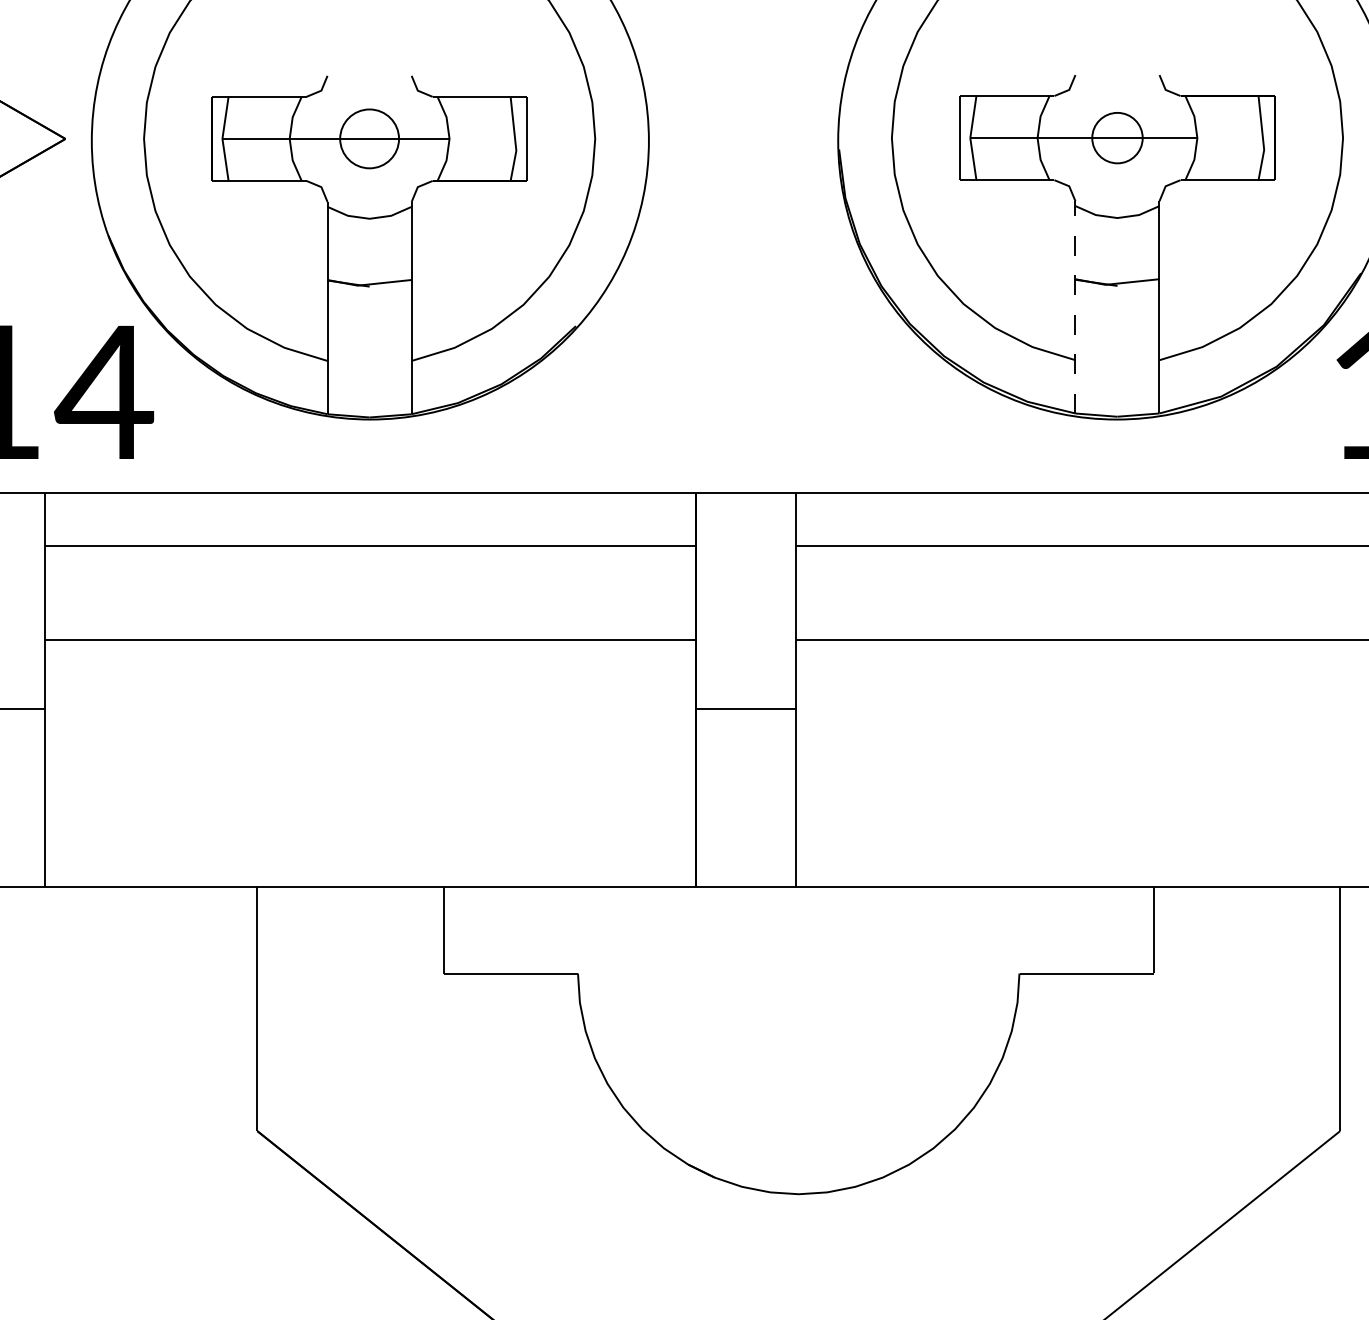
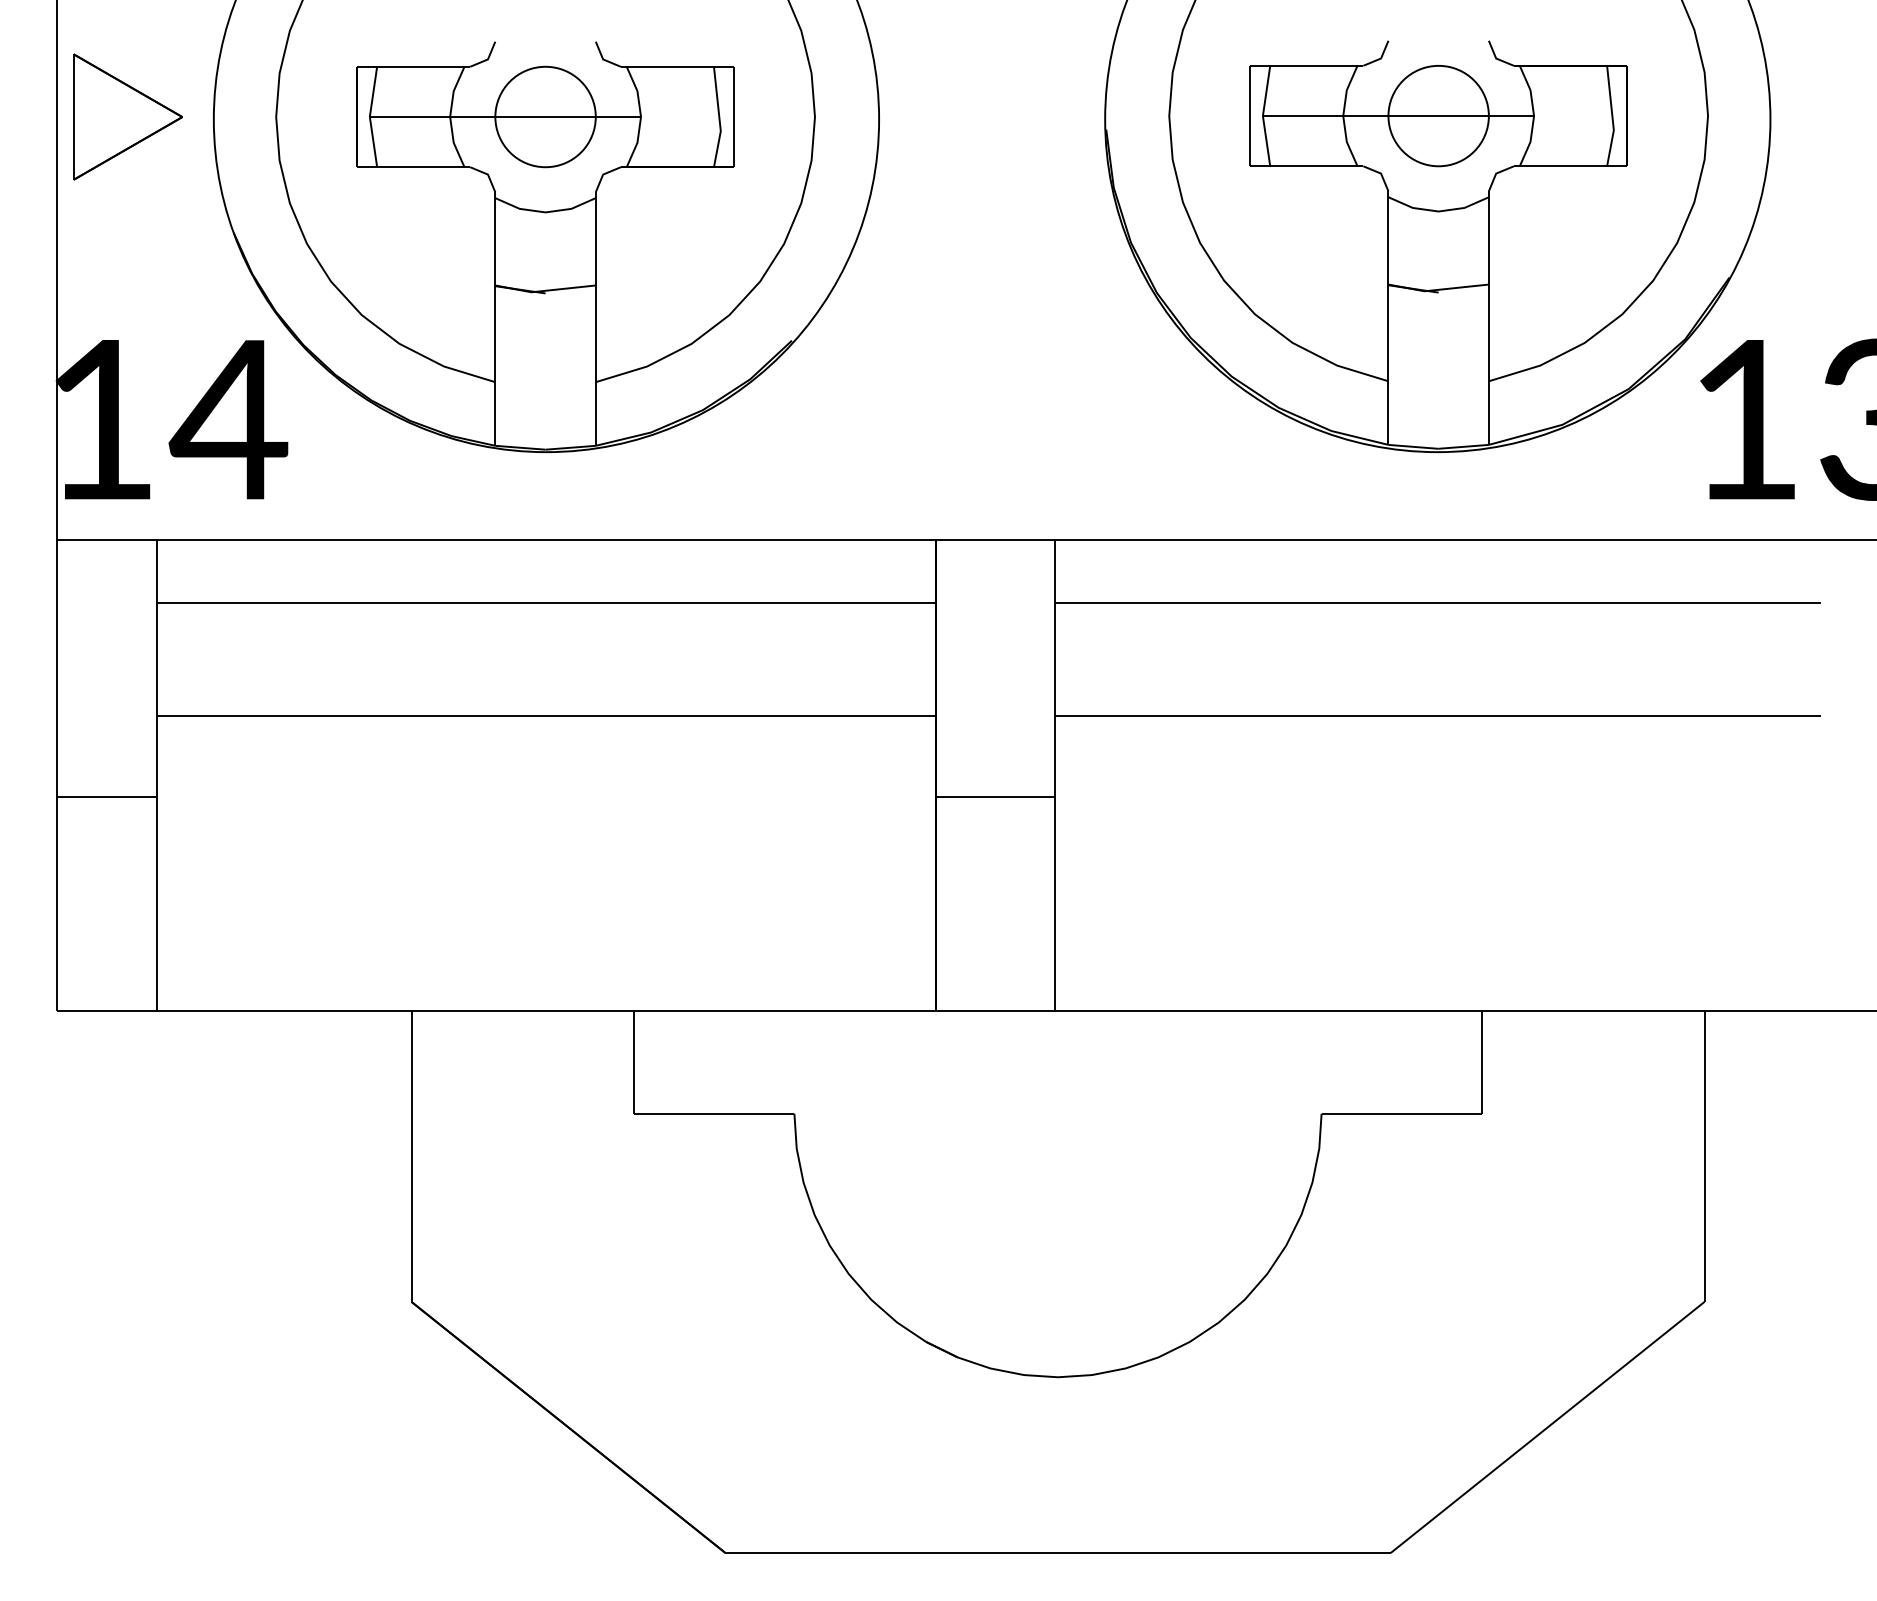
circle: (1117, 137) -> (1438, 115), size x1.67
circle: (369, 138) -> (545, 116), size x1.43
line: (1075, 307) -> (1388, 318), dashed -> solid

